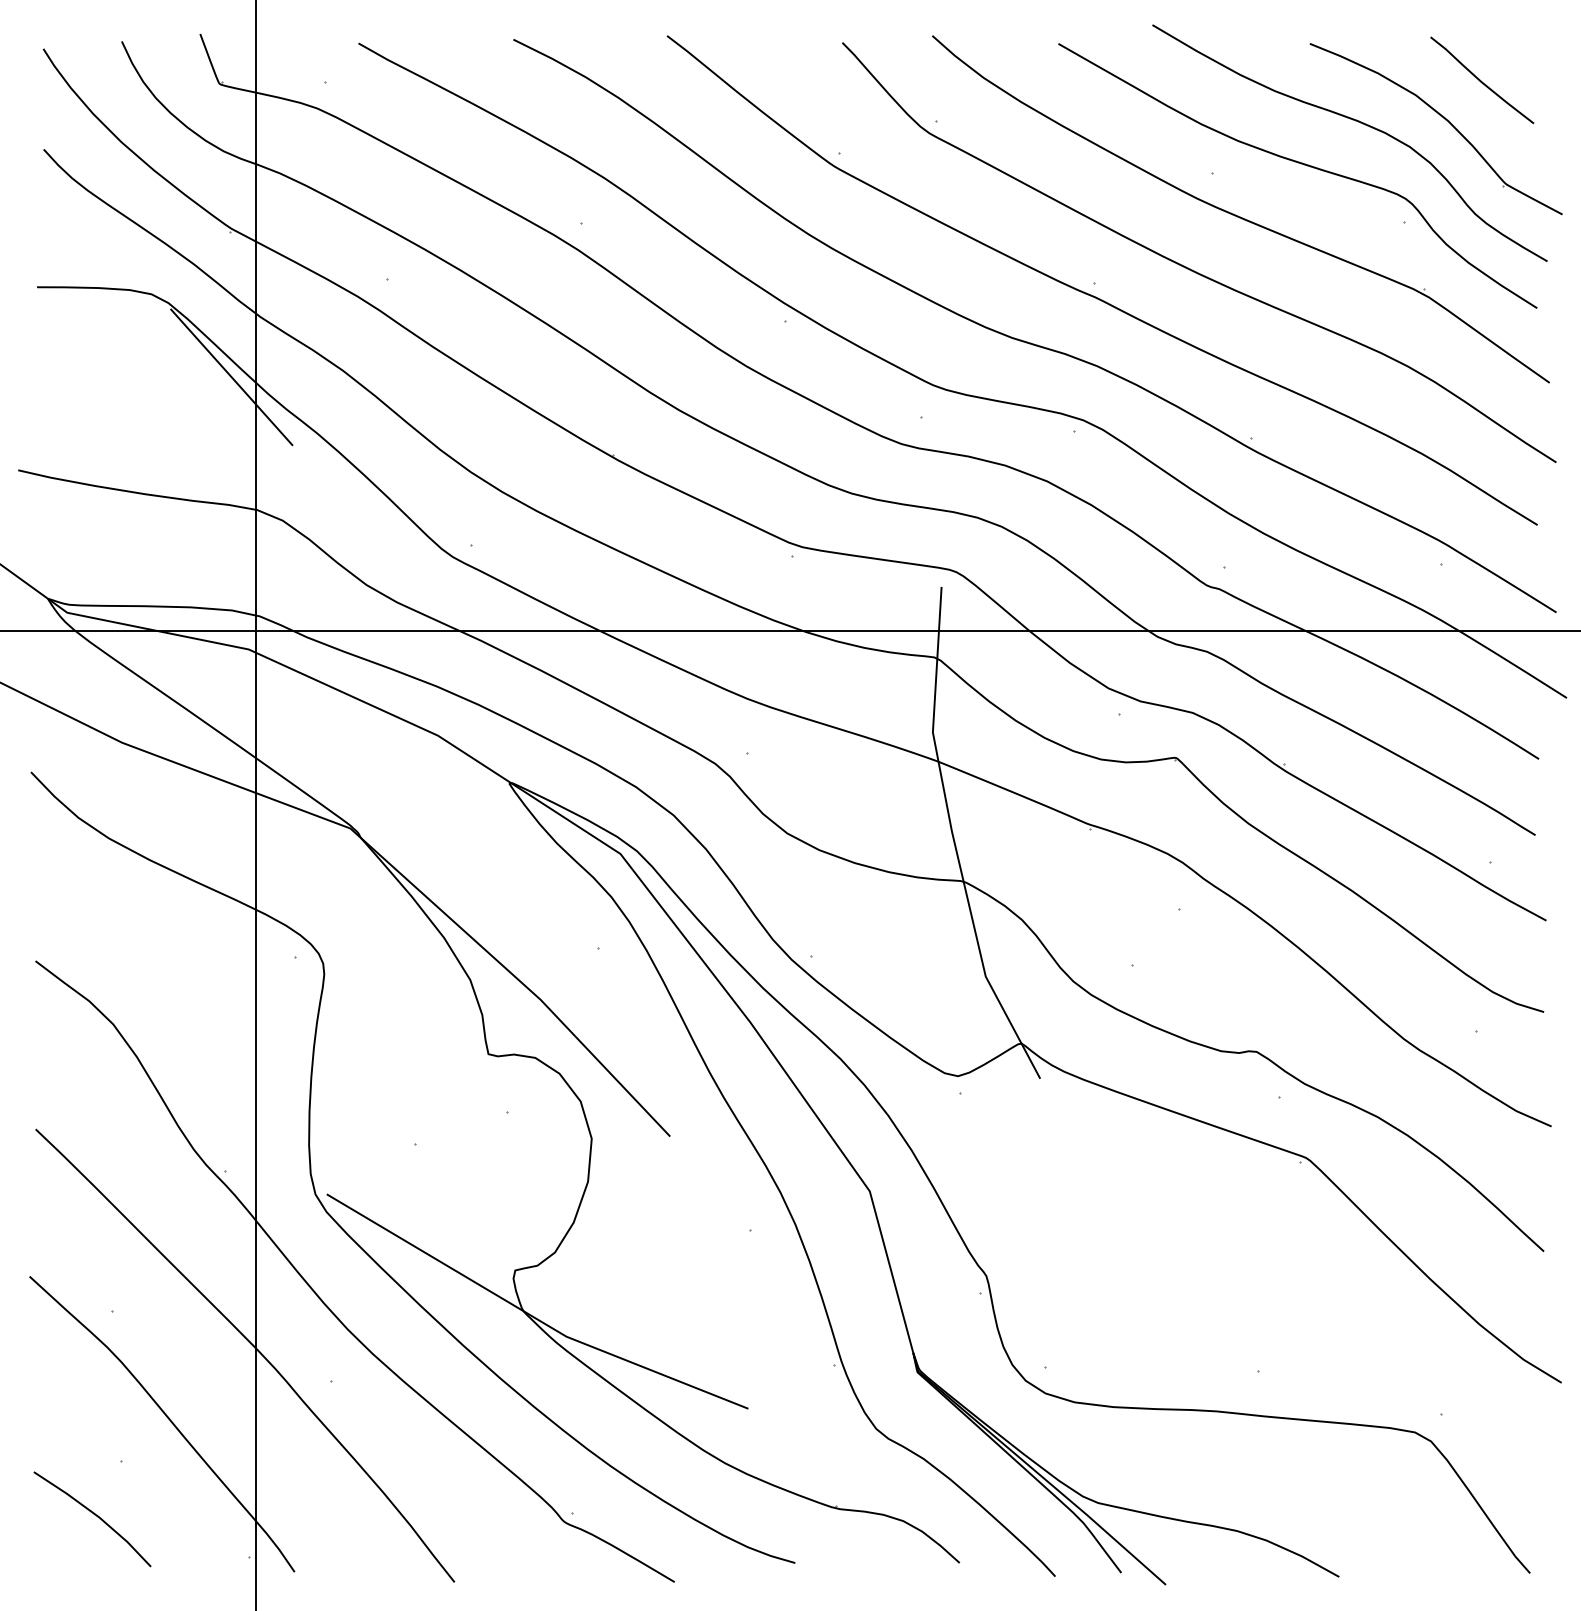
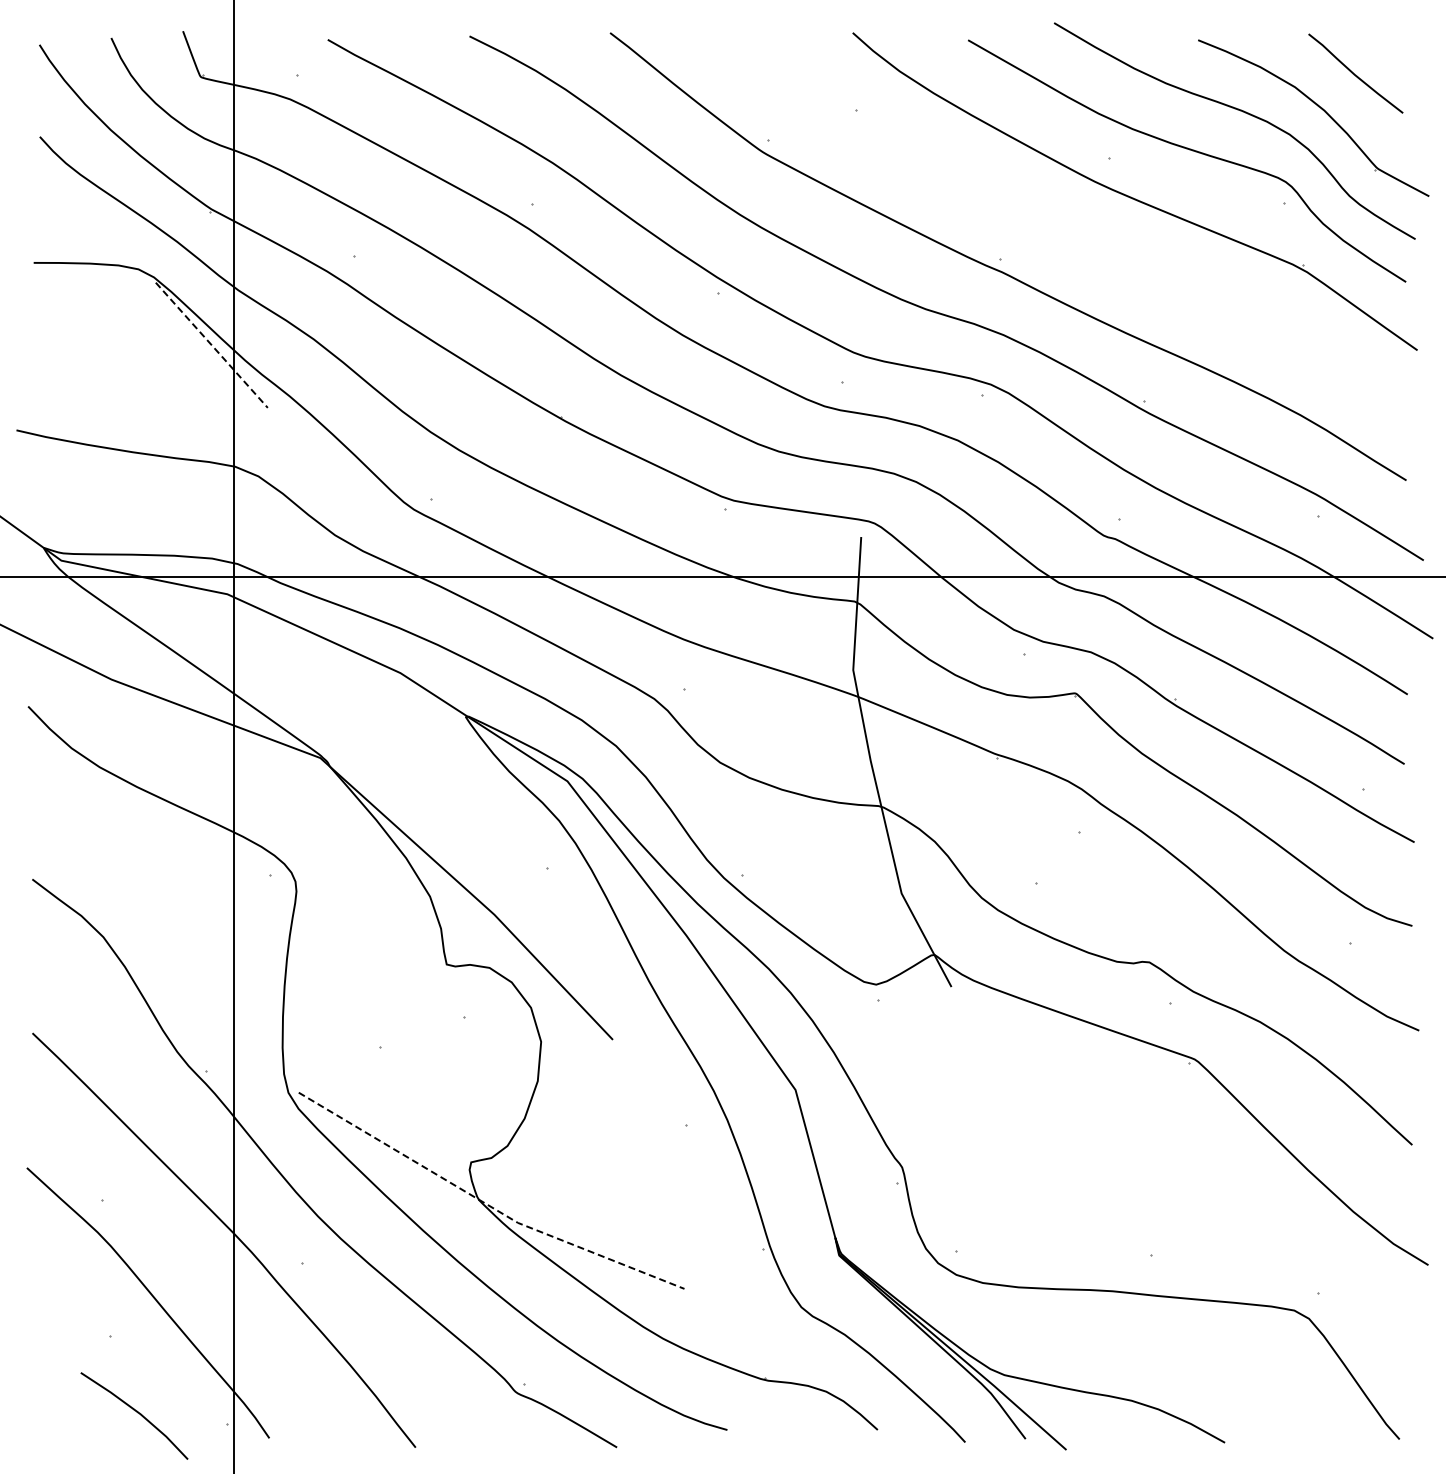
curve: (1190, 268) -> (1088, 245), removed
line: (231, 377) -> (211, 345), solid -> dashed
line: (531, 1316) -> (486, 1204), solid -> dashed
line: (94, 1515) -> (136, 1412), moved

